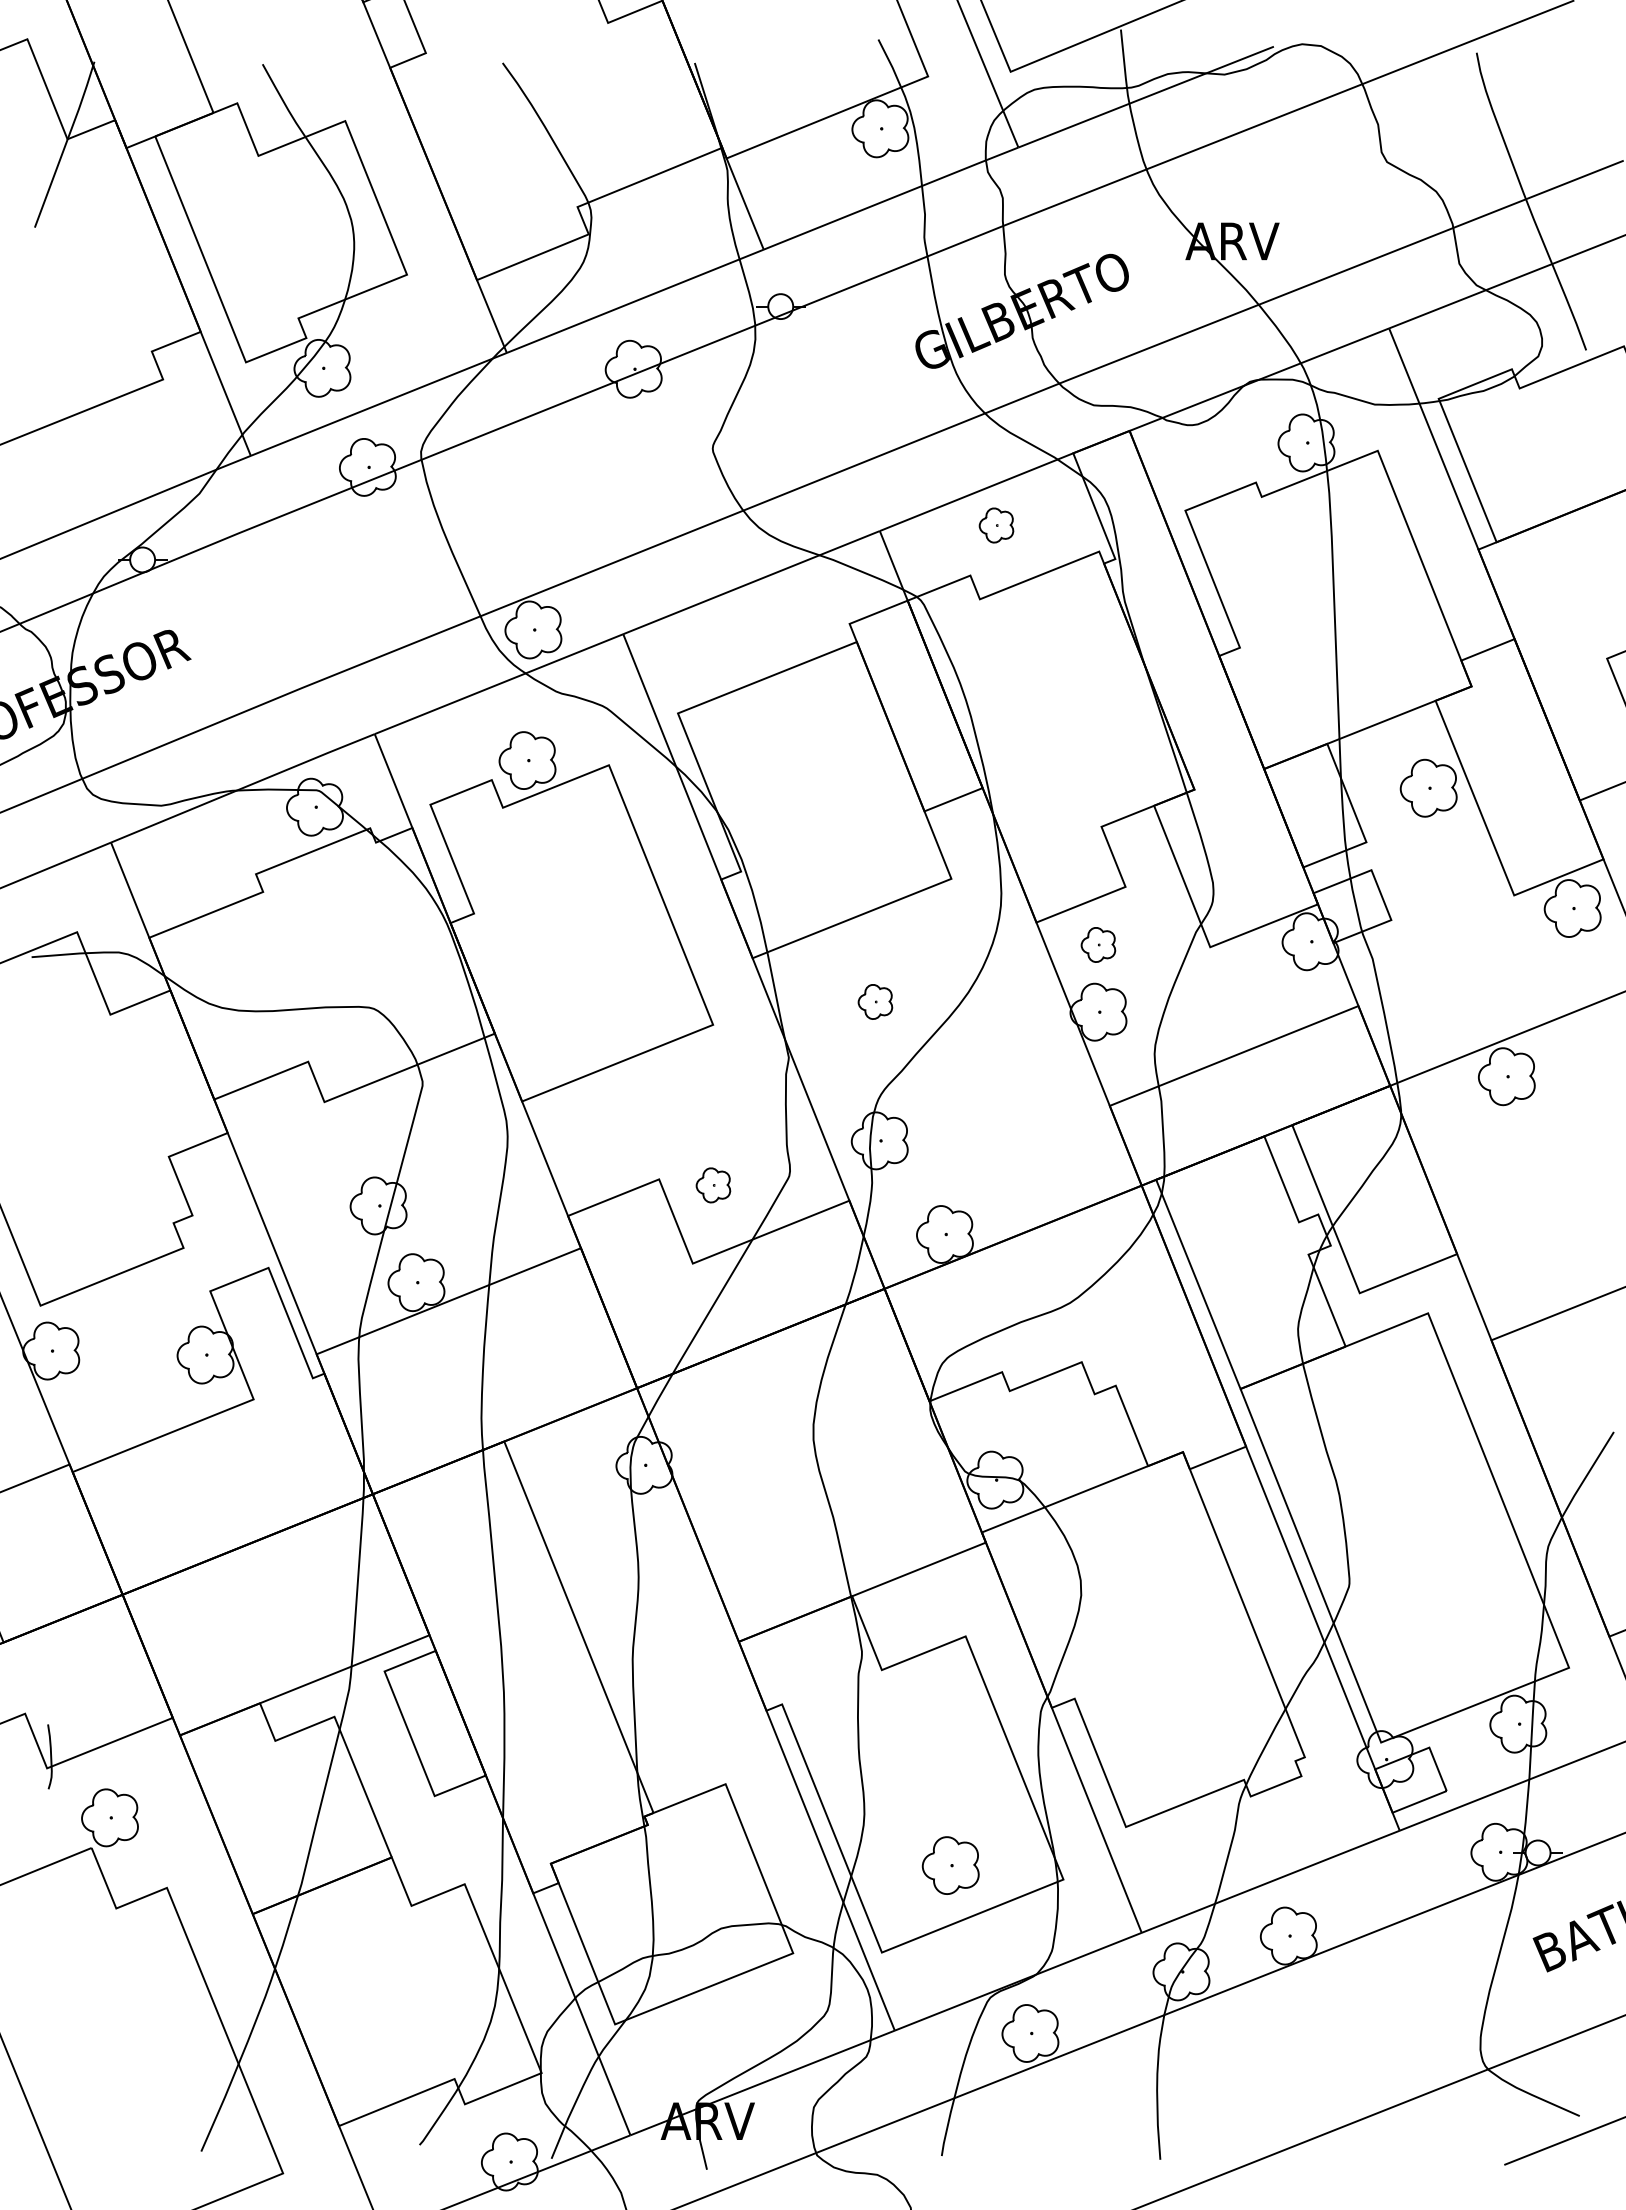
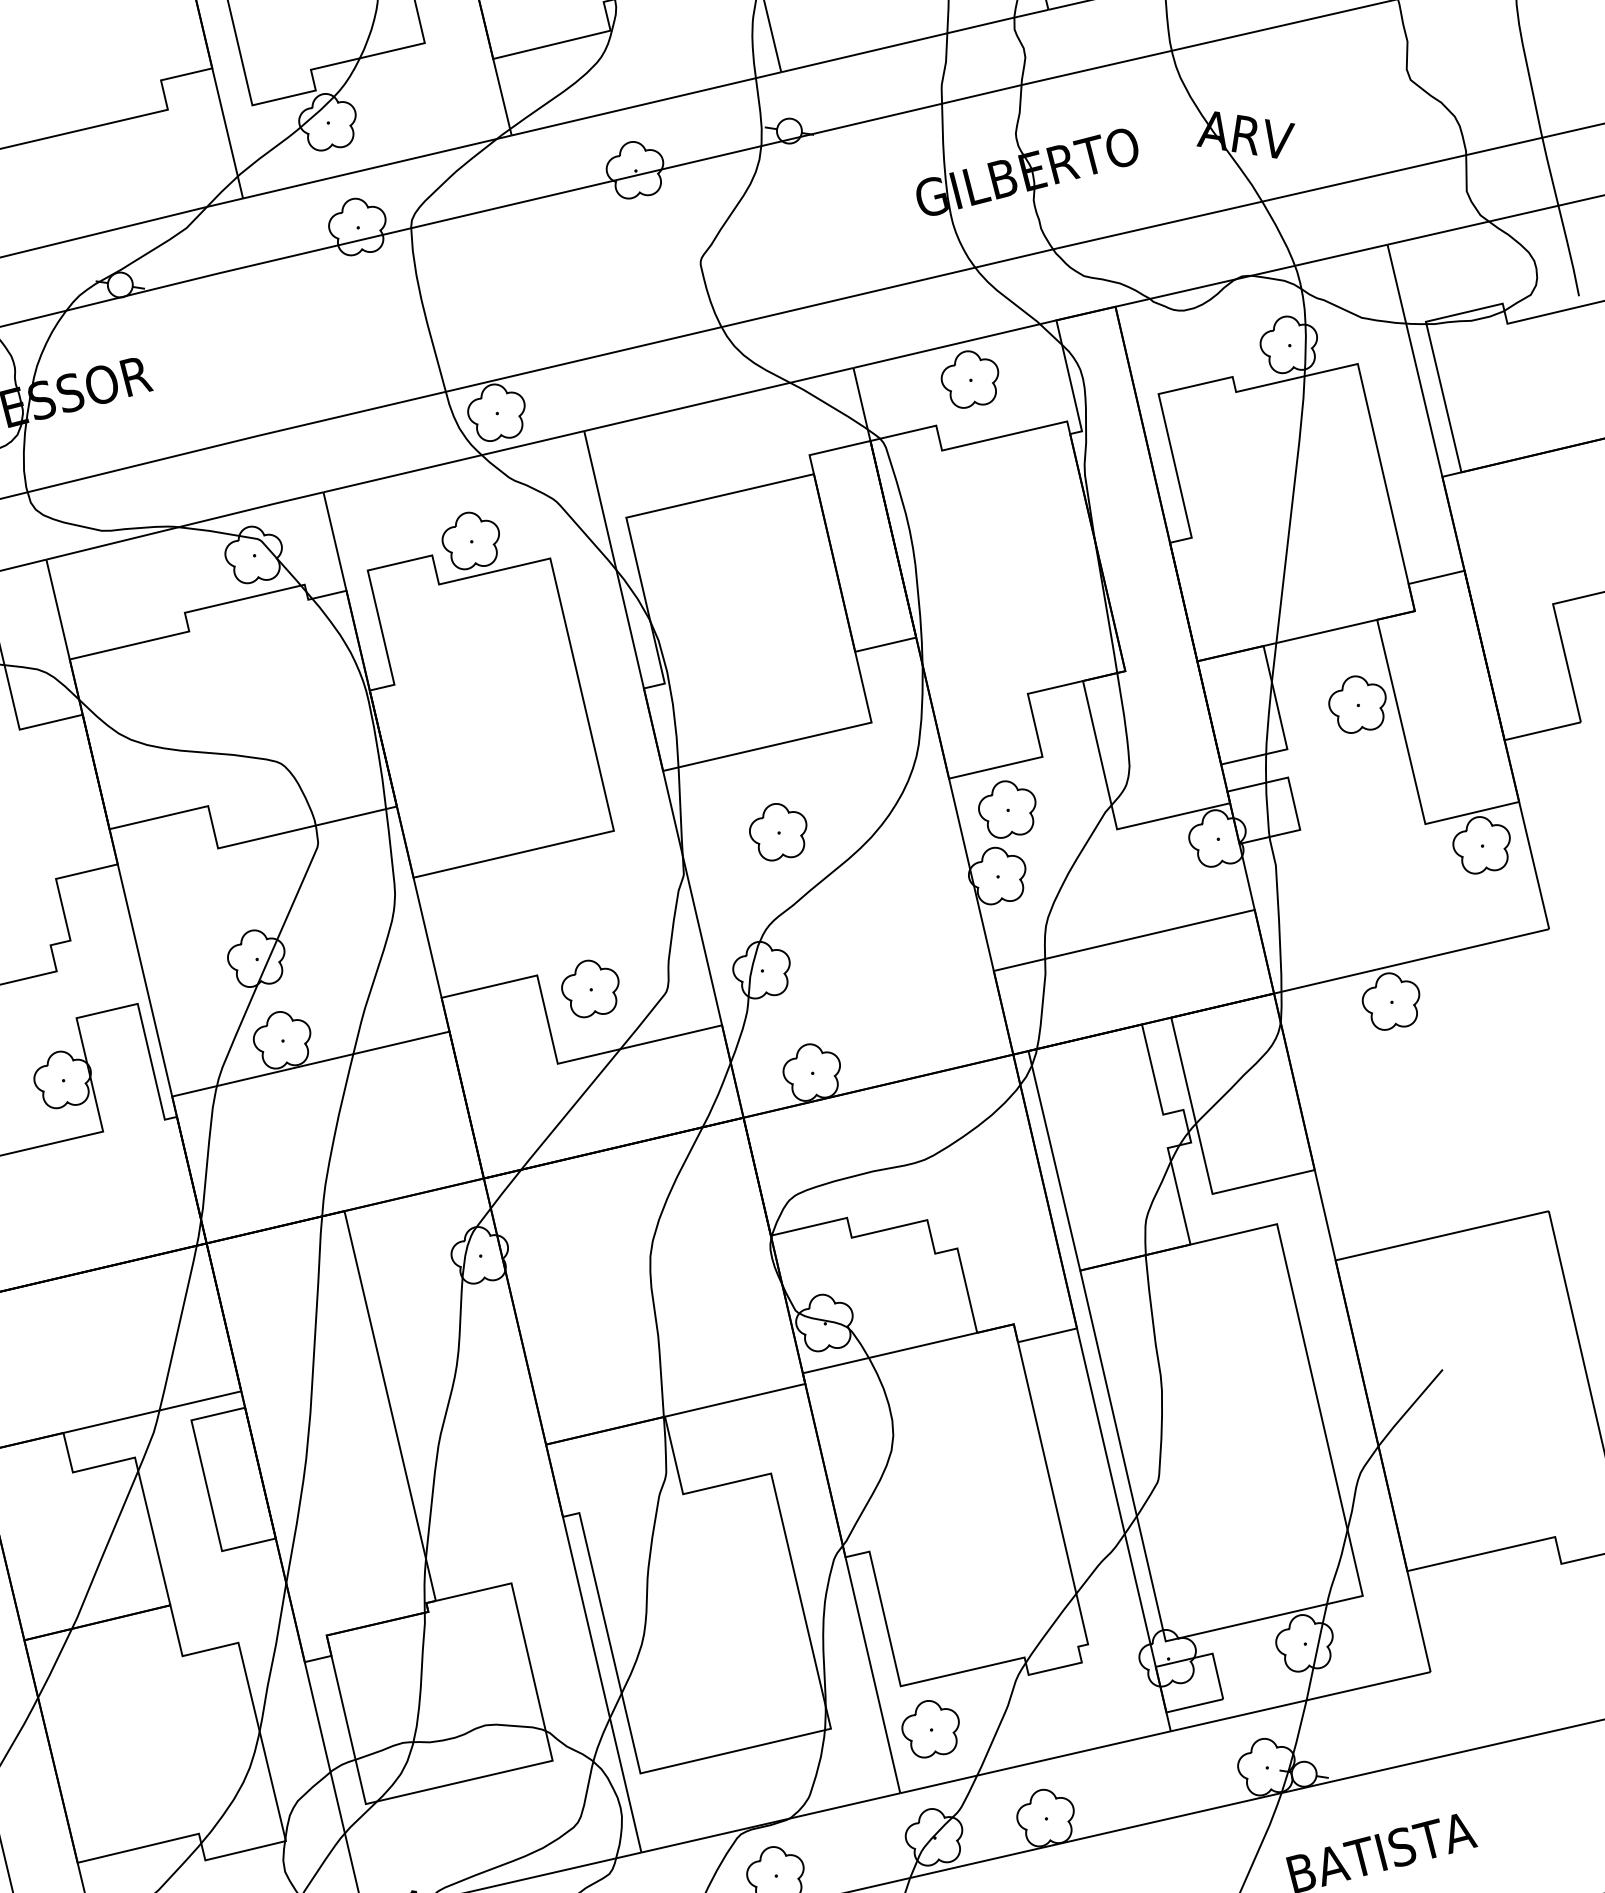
part: (996, 525) -> (969, 380), size x1.67
part: (1098, 944) -> (1007, 809), size x1.67
part: (875, 1001) -> (778, 832), size x1.67
part: (713, 1185) -> (590, 989), size x1.67
part: (950, 1865) -> (930, 1729), moved

